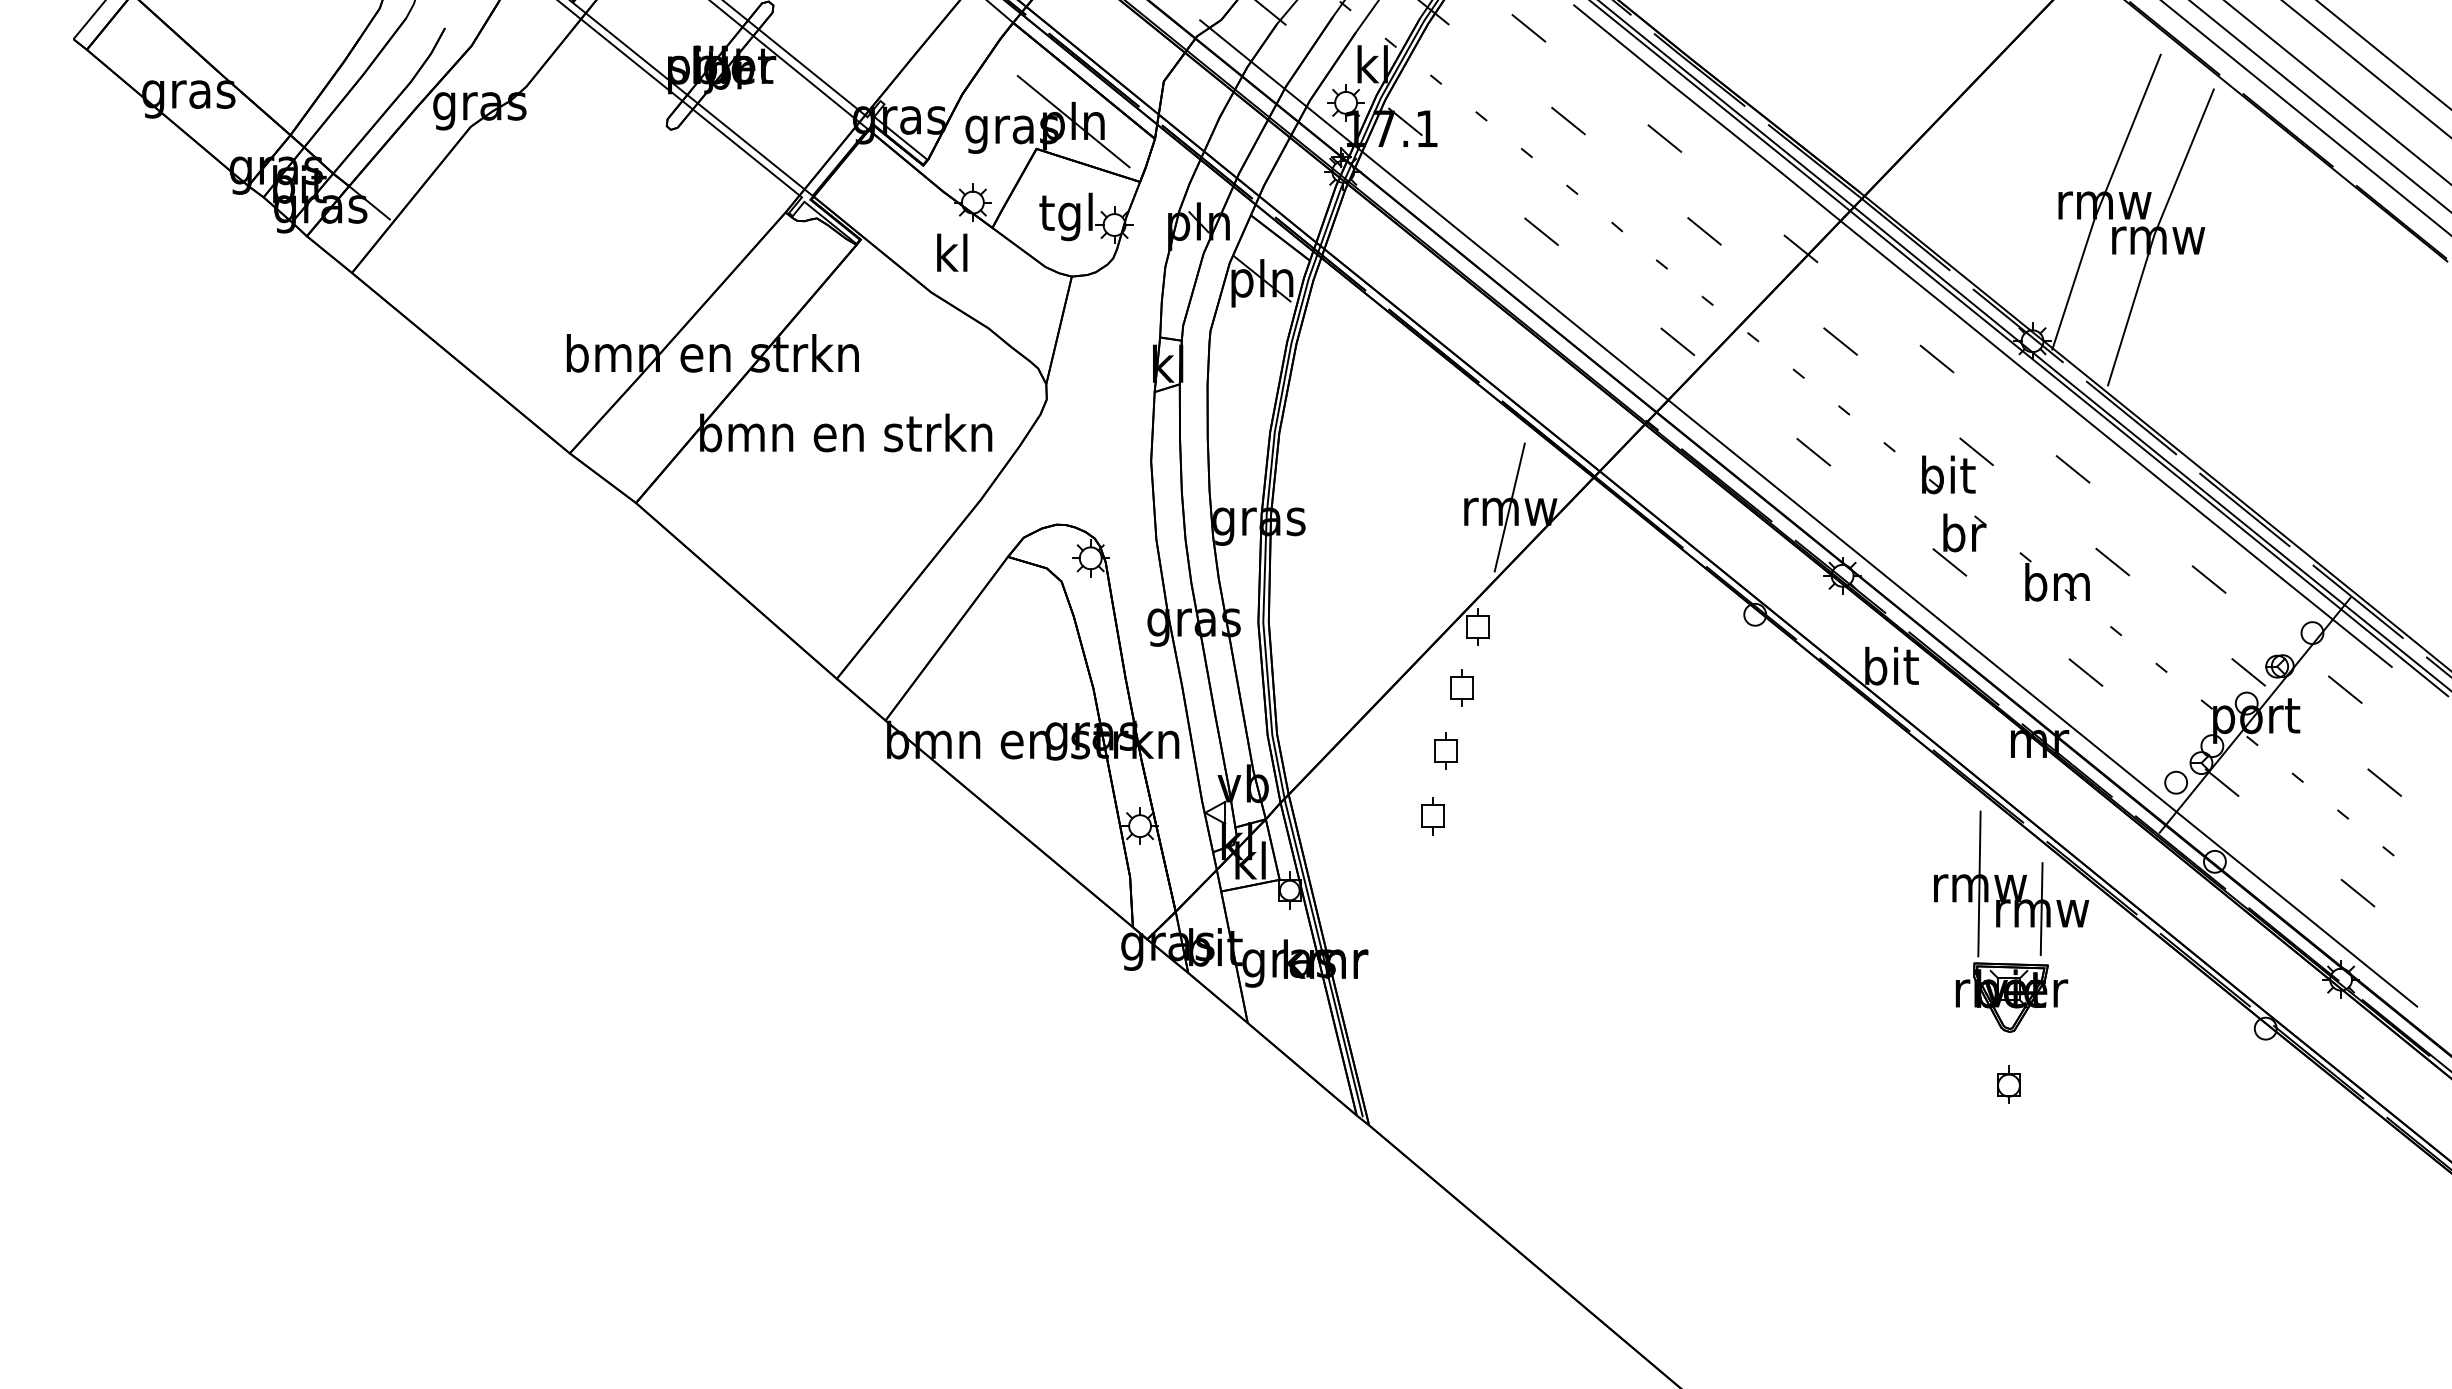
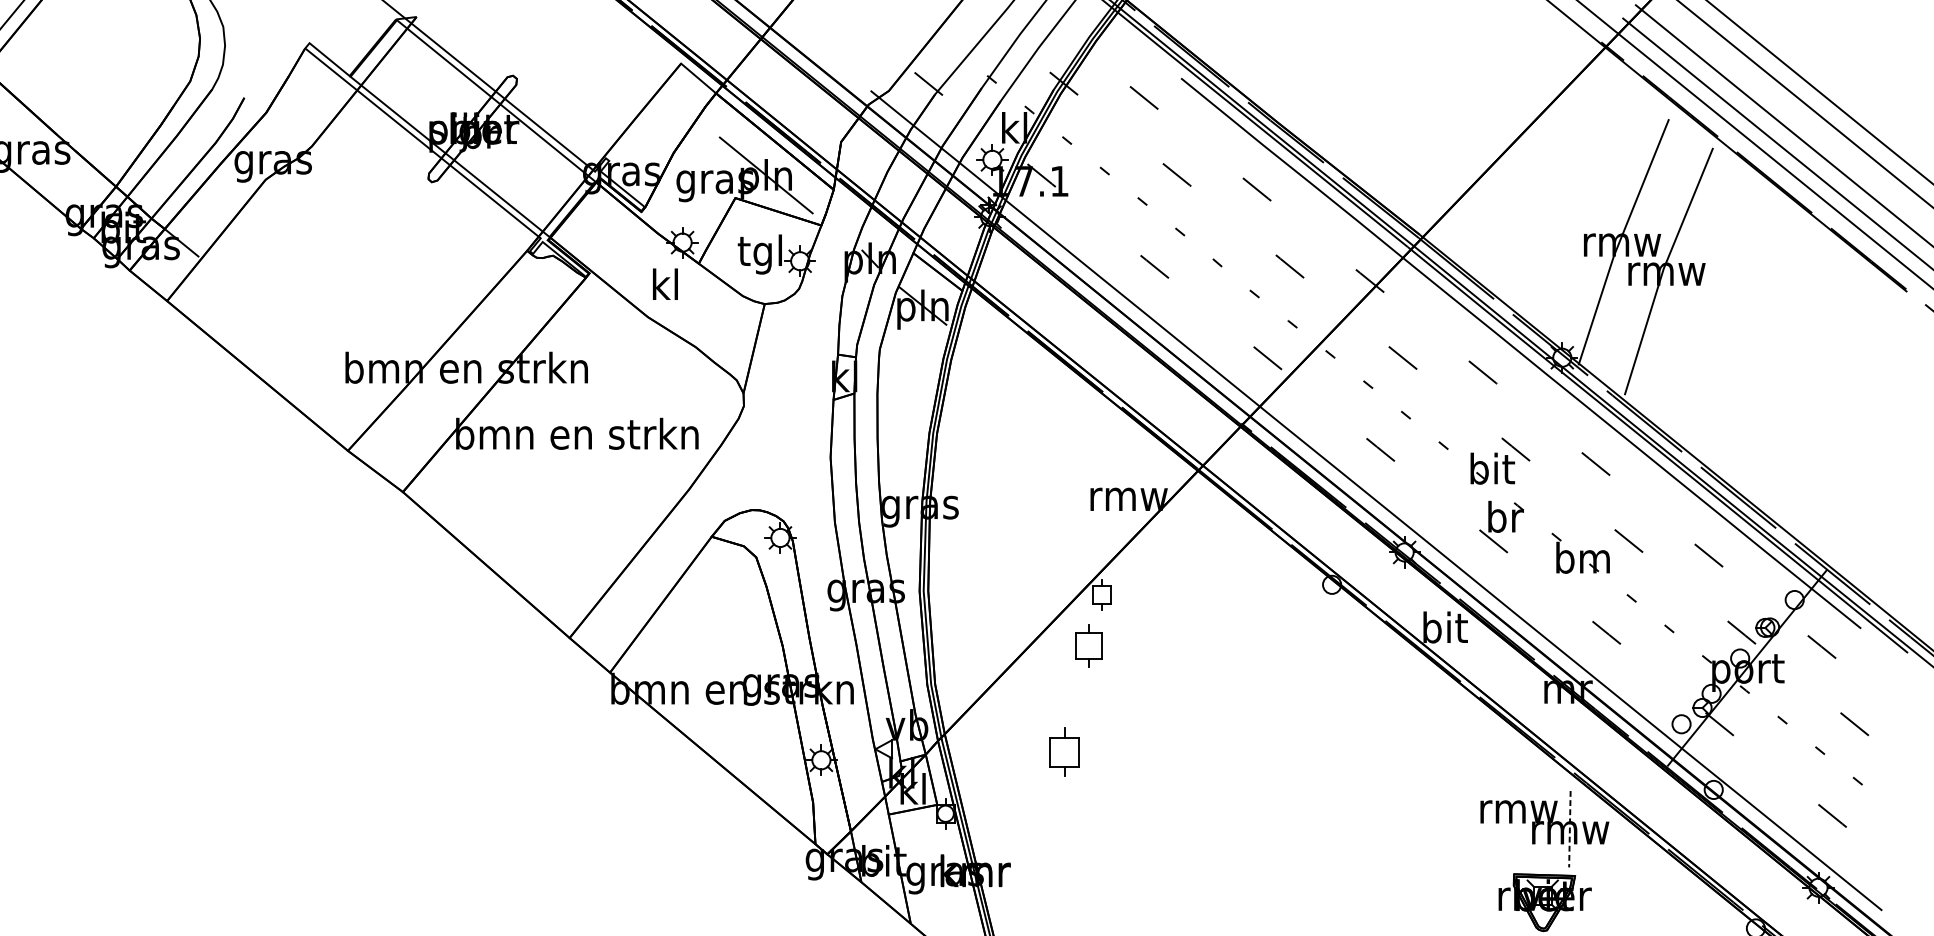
line: (1509, 507) -> (1128, 495), removed
part: (1461, 687) -> (1088, 645), size x1.4
part: (1445, 750) -> (1074, 697), removed
part: (1432, 816) -> (1064, 752), size x1.6
line: (1979, 883) -> (1518, 807), removed
line: (2041, 909) -> (1569, 829), solid -> dashed

